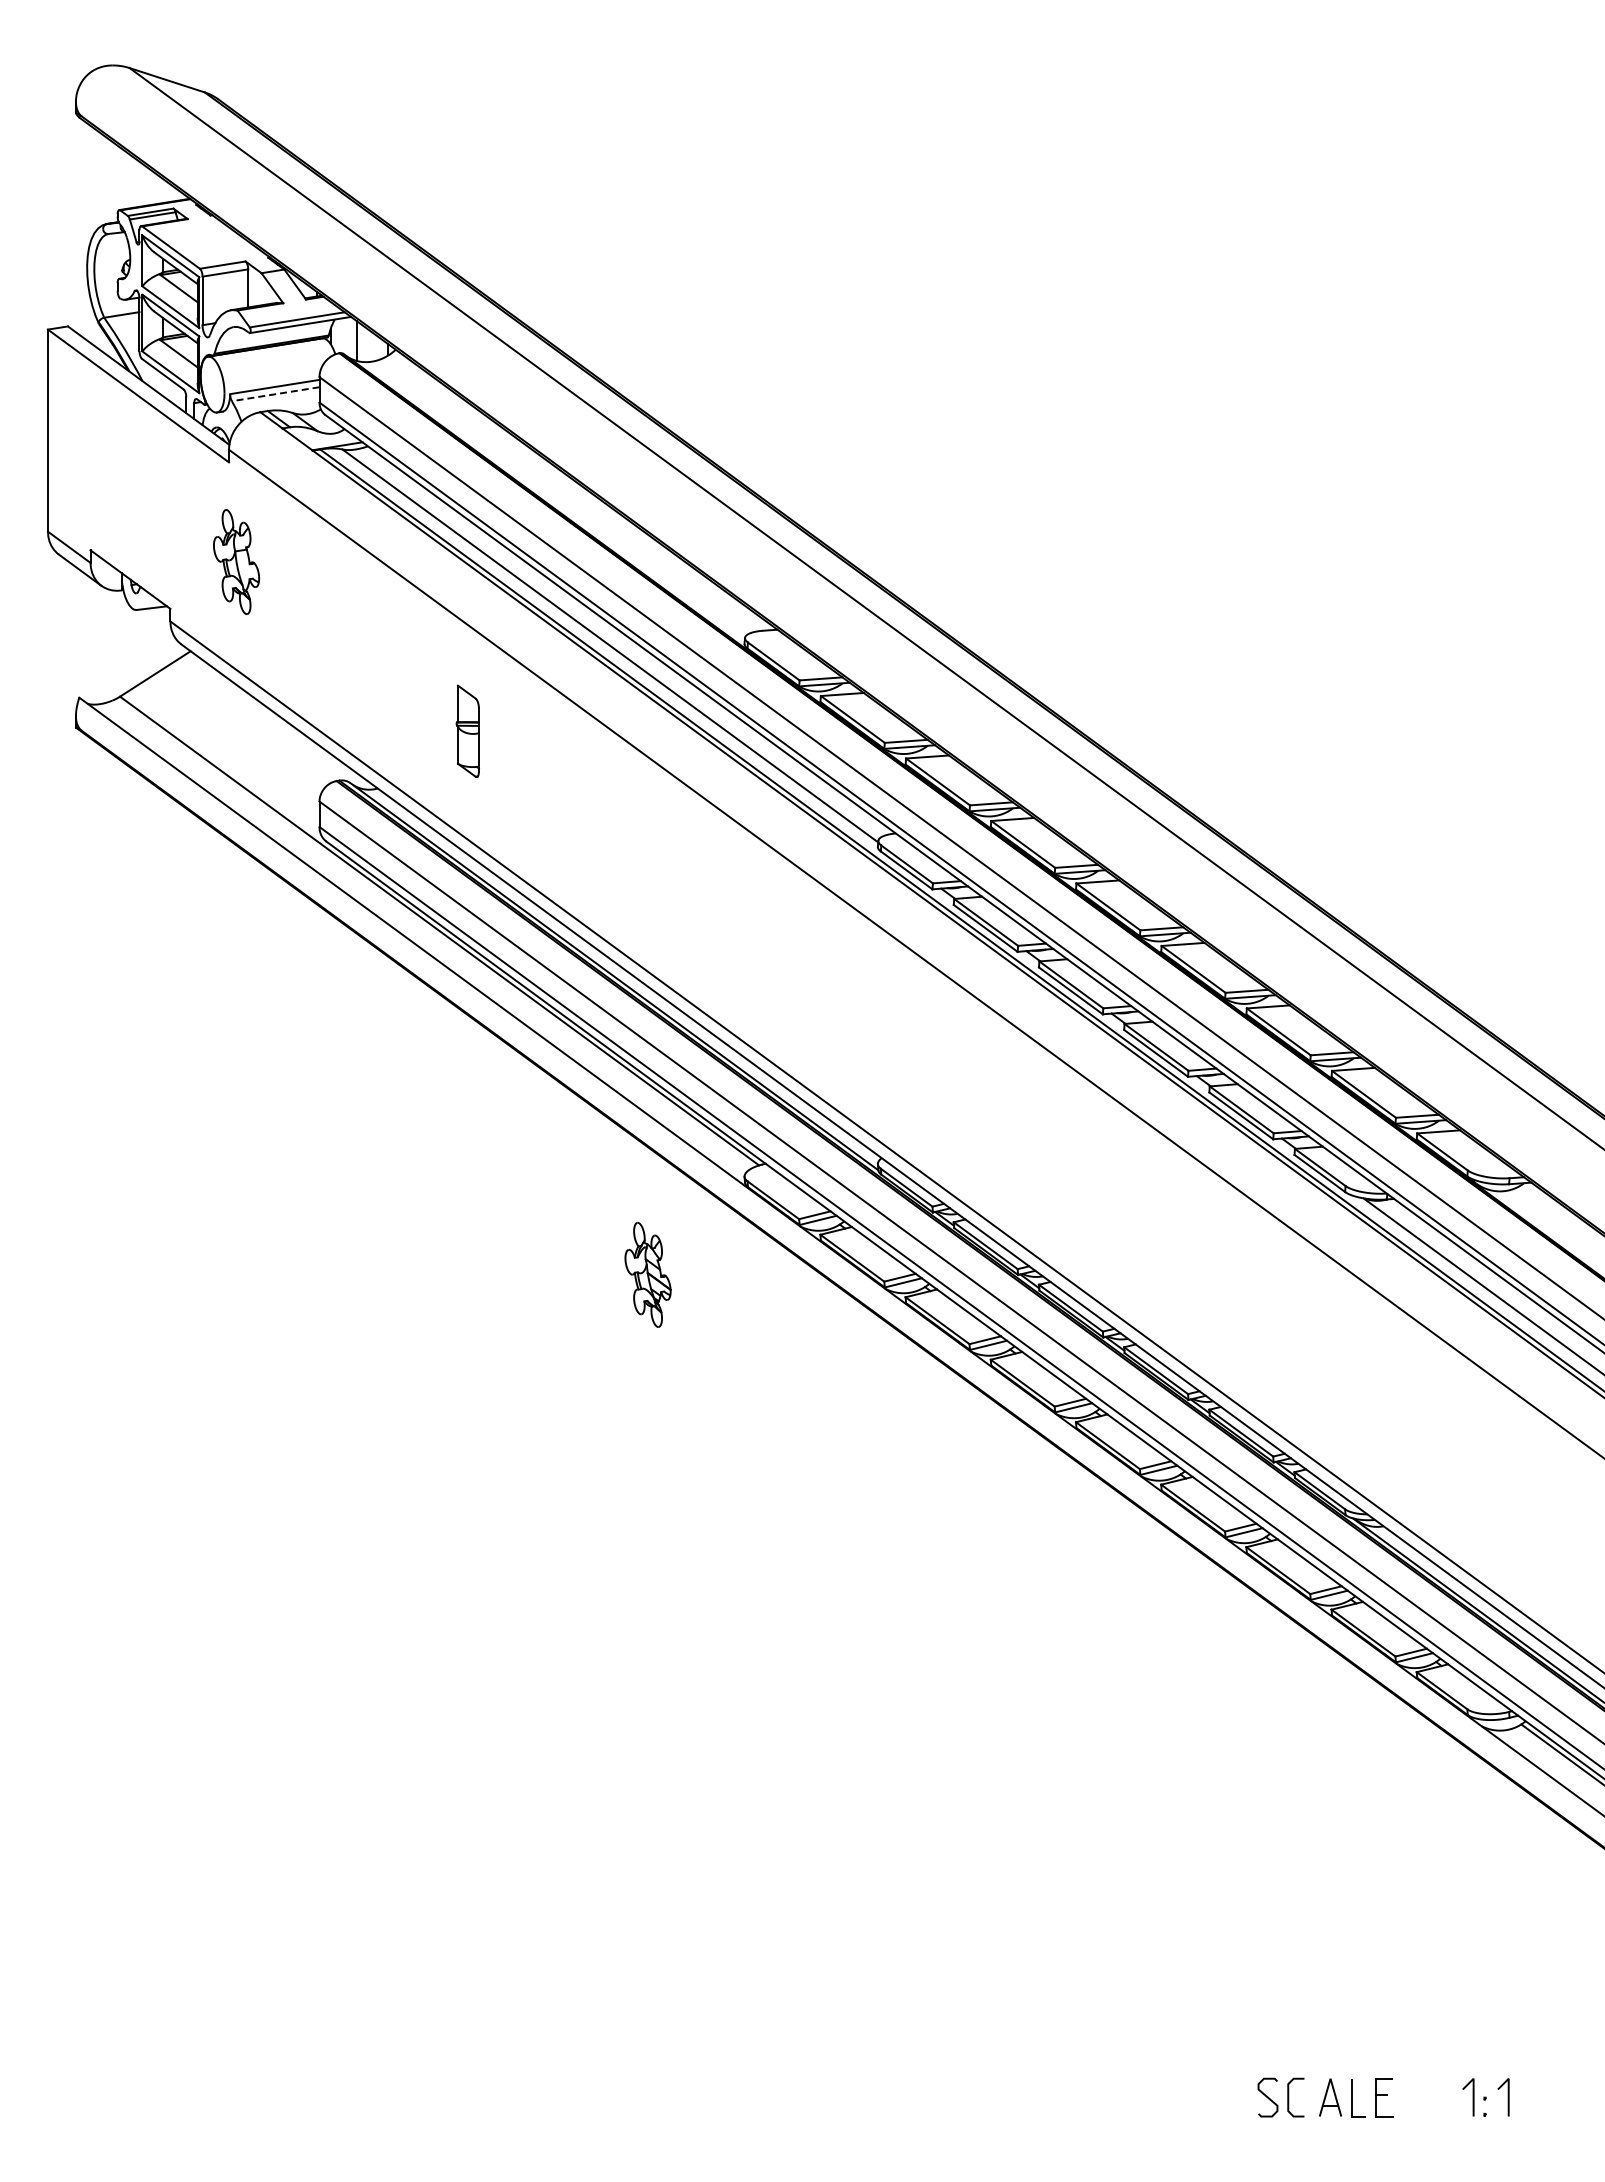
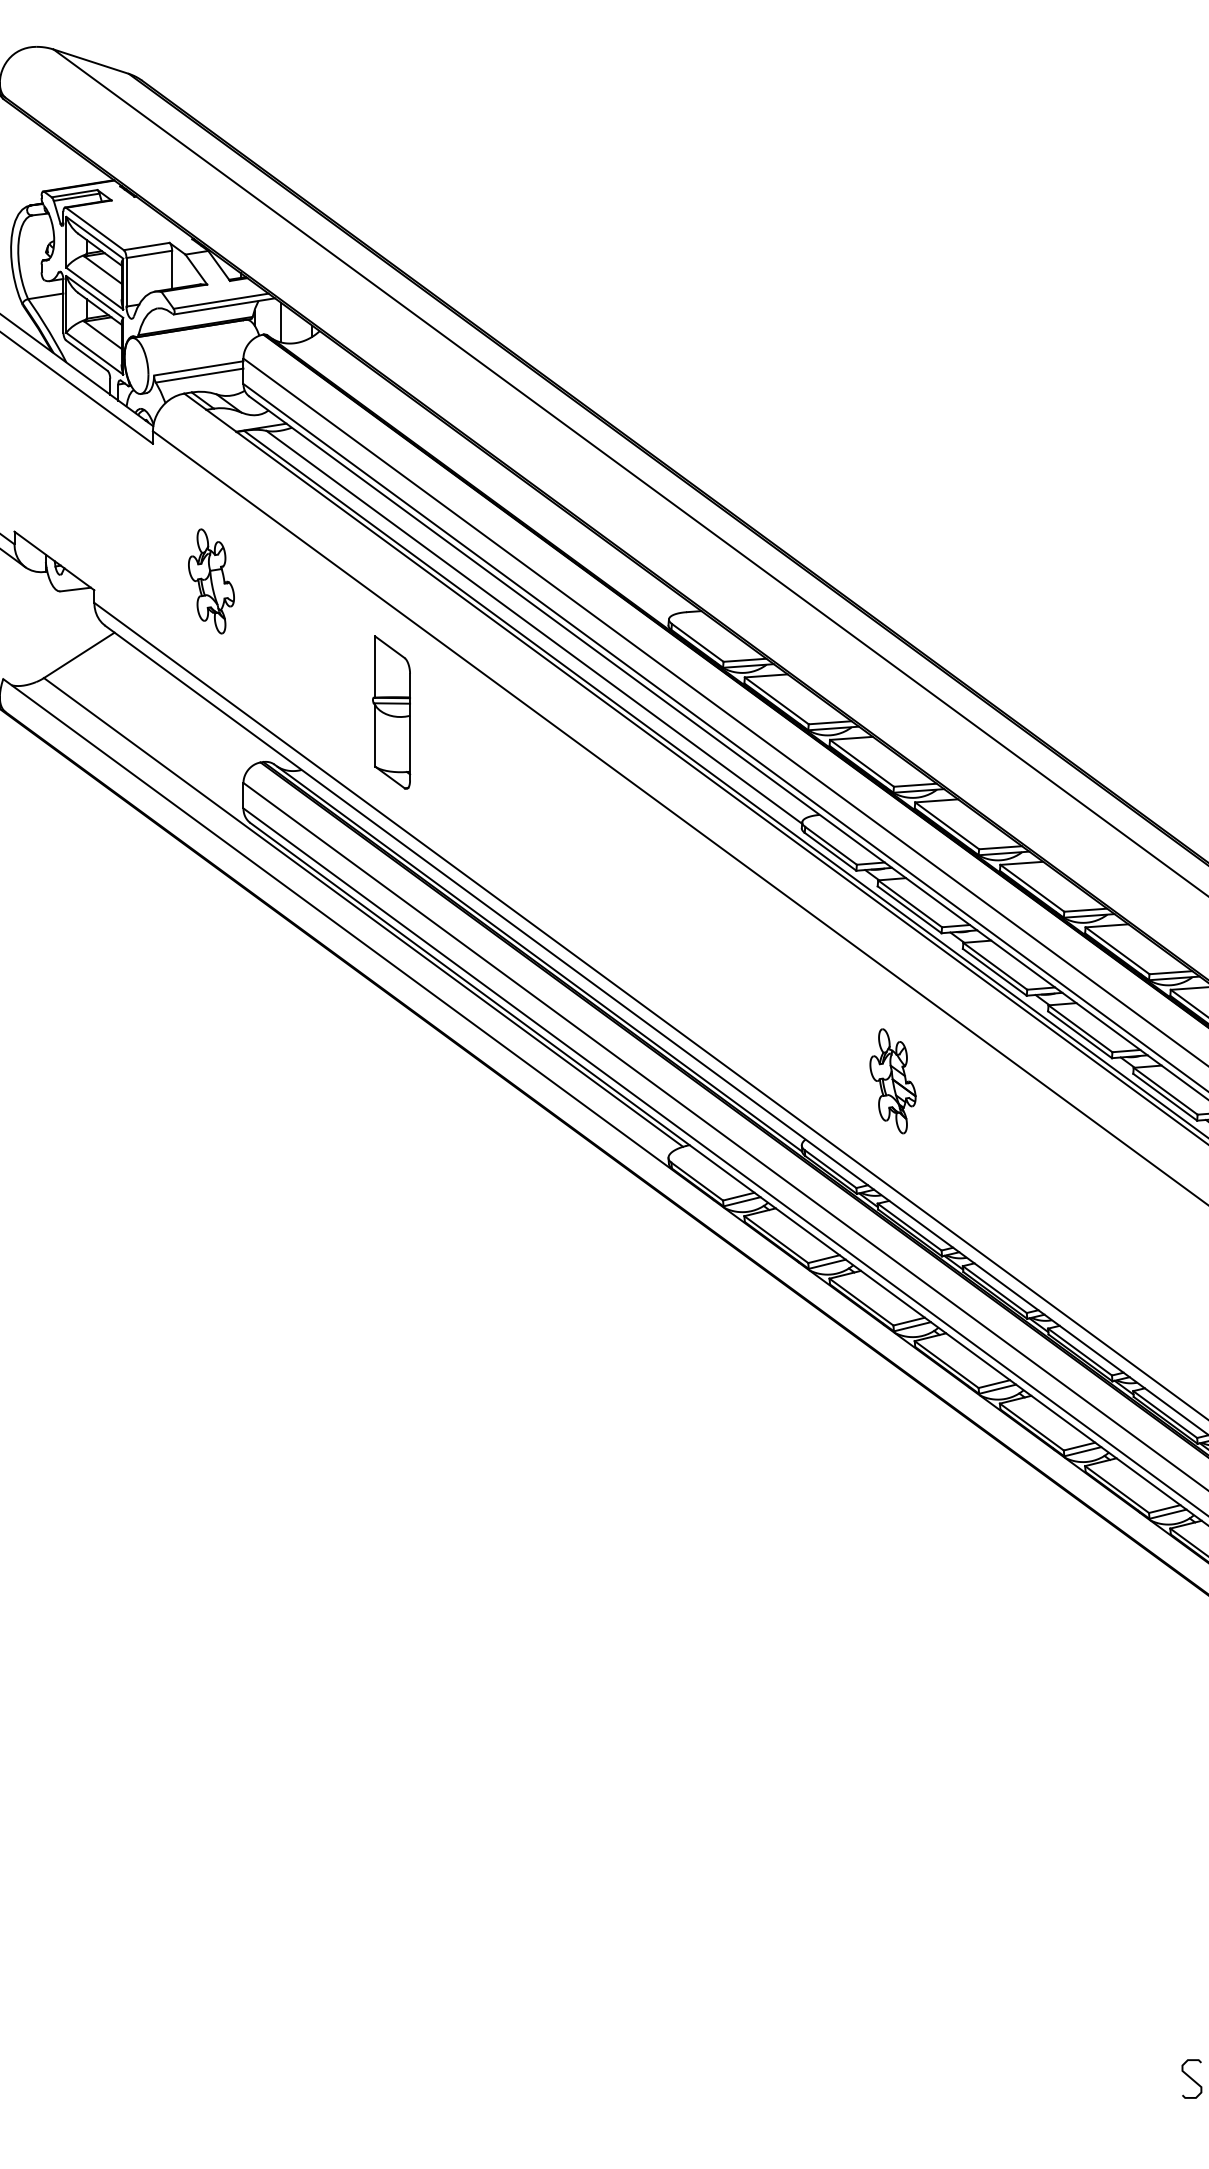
line: (275, 394) -> (199, 375), dashed -> solid
part: (236, 561) -> (211, 580), moved
part: (467, 731) -> (391, 712), size x1.67
part: (647, 1274) -> (892, 1080), moved

